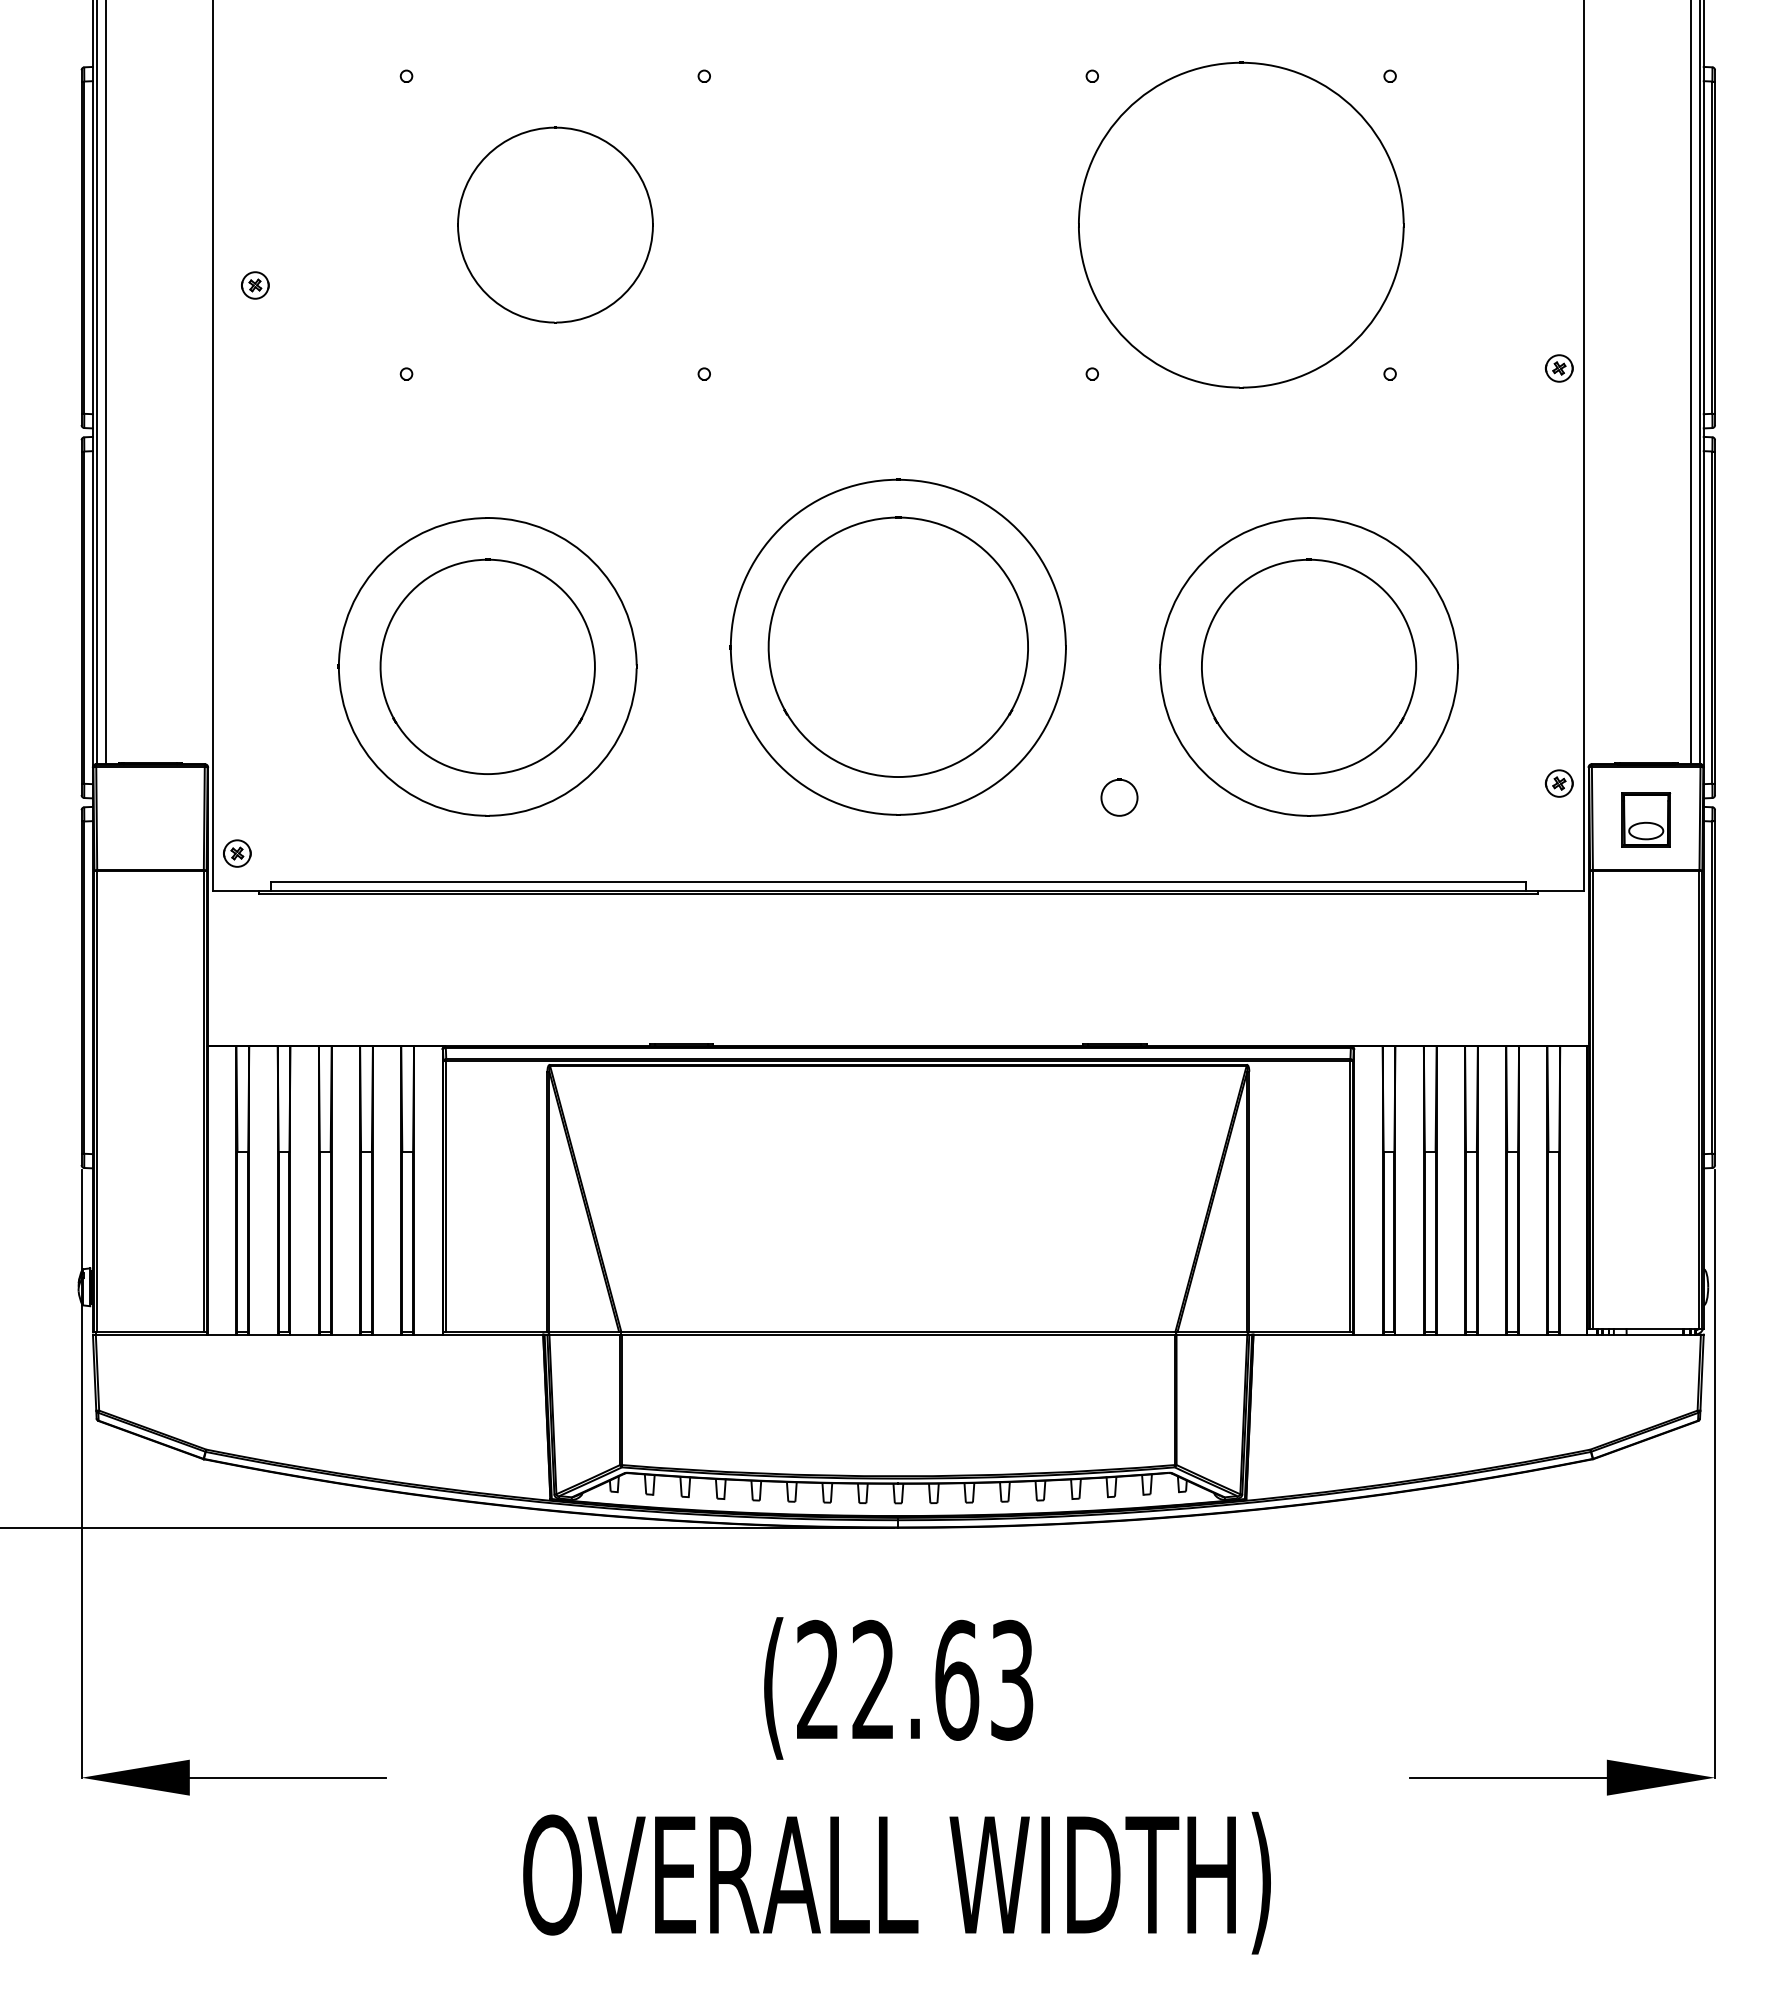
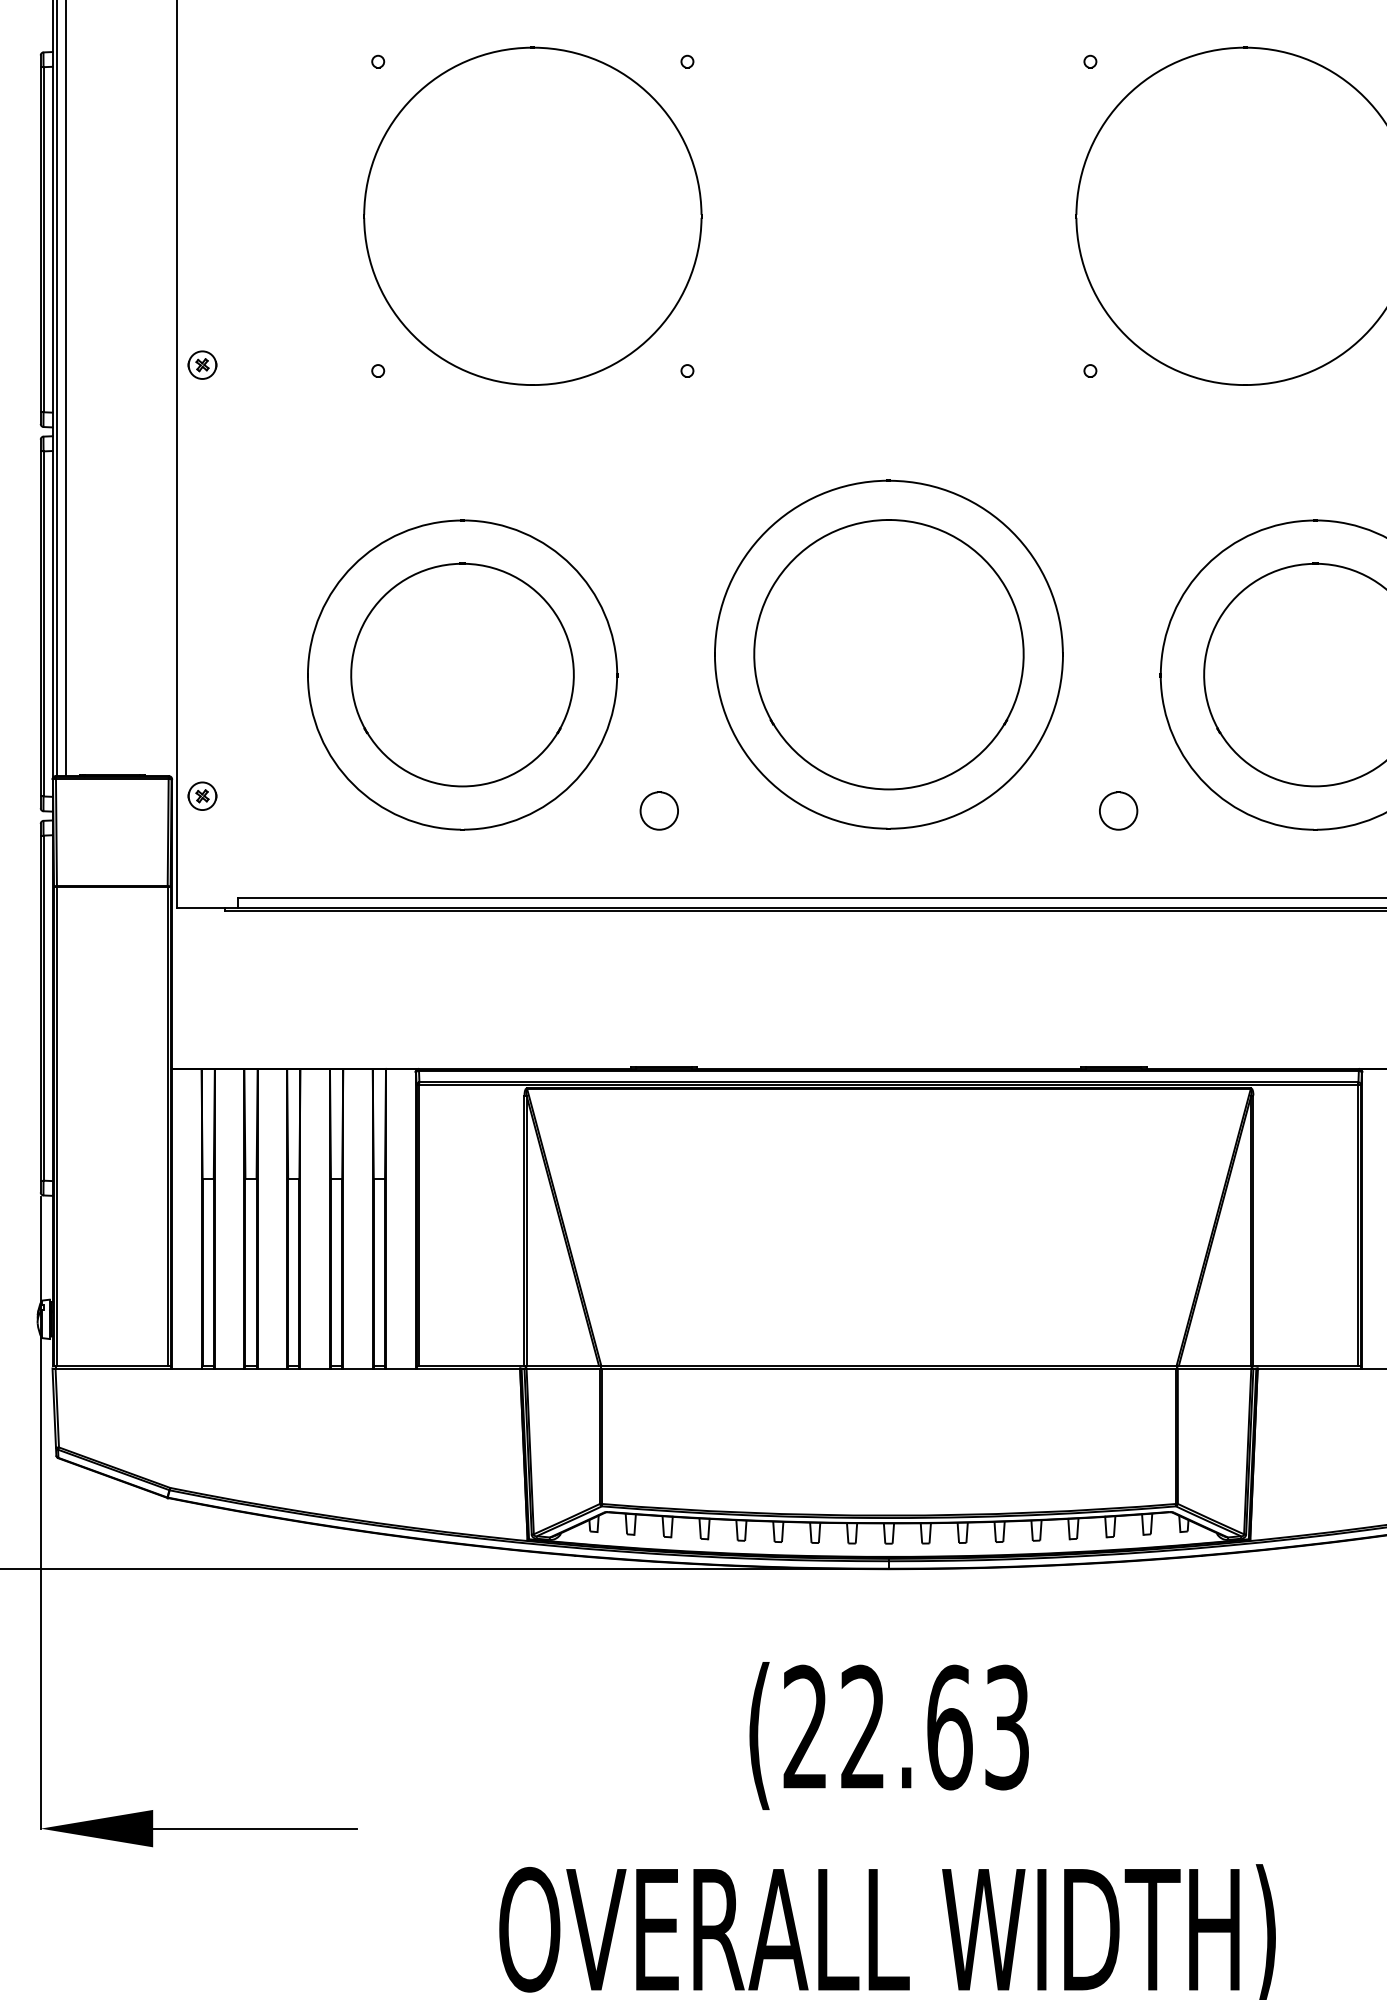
part: (555, 224) -> (532, 215), size x1.67
part: (255, 285) -> (202, 365), moved
part: (677, 797) -> (659, 810), added
part: (237, 853) -> (202, 796), moved

